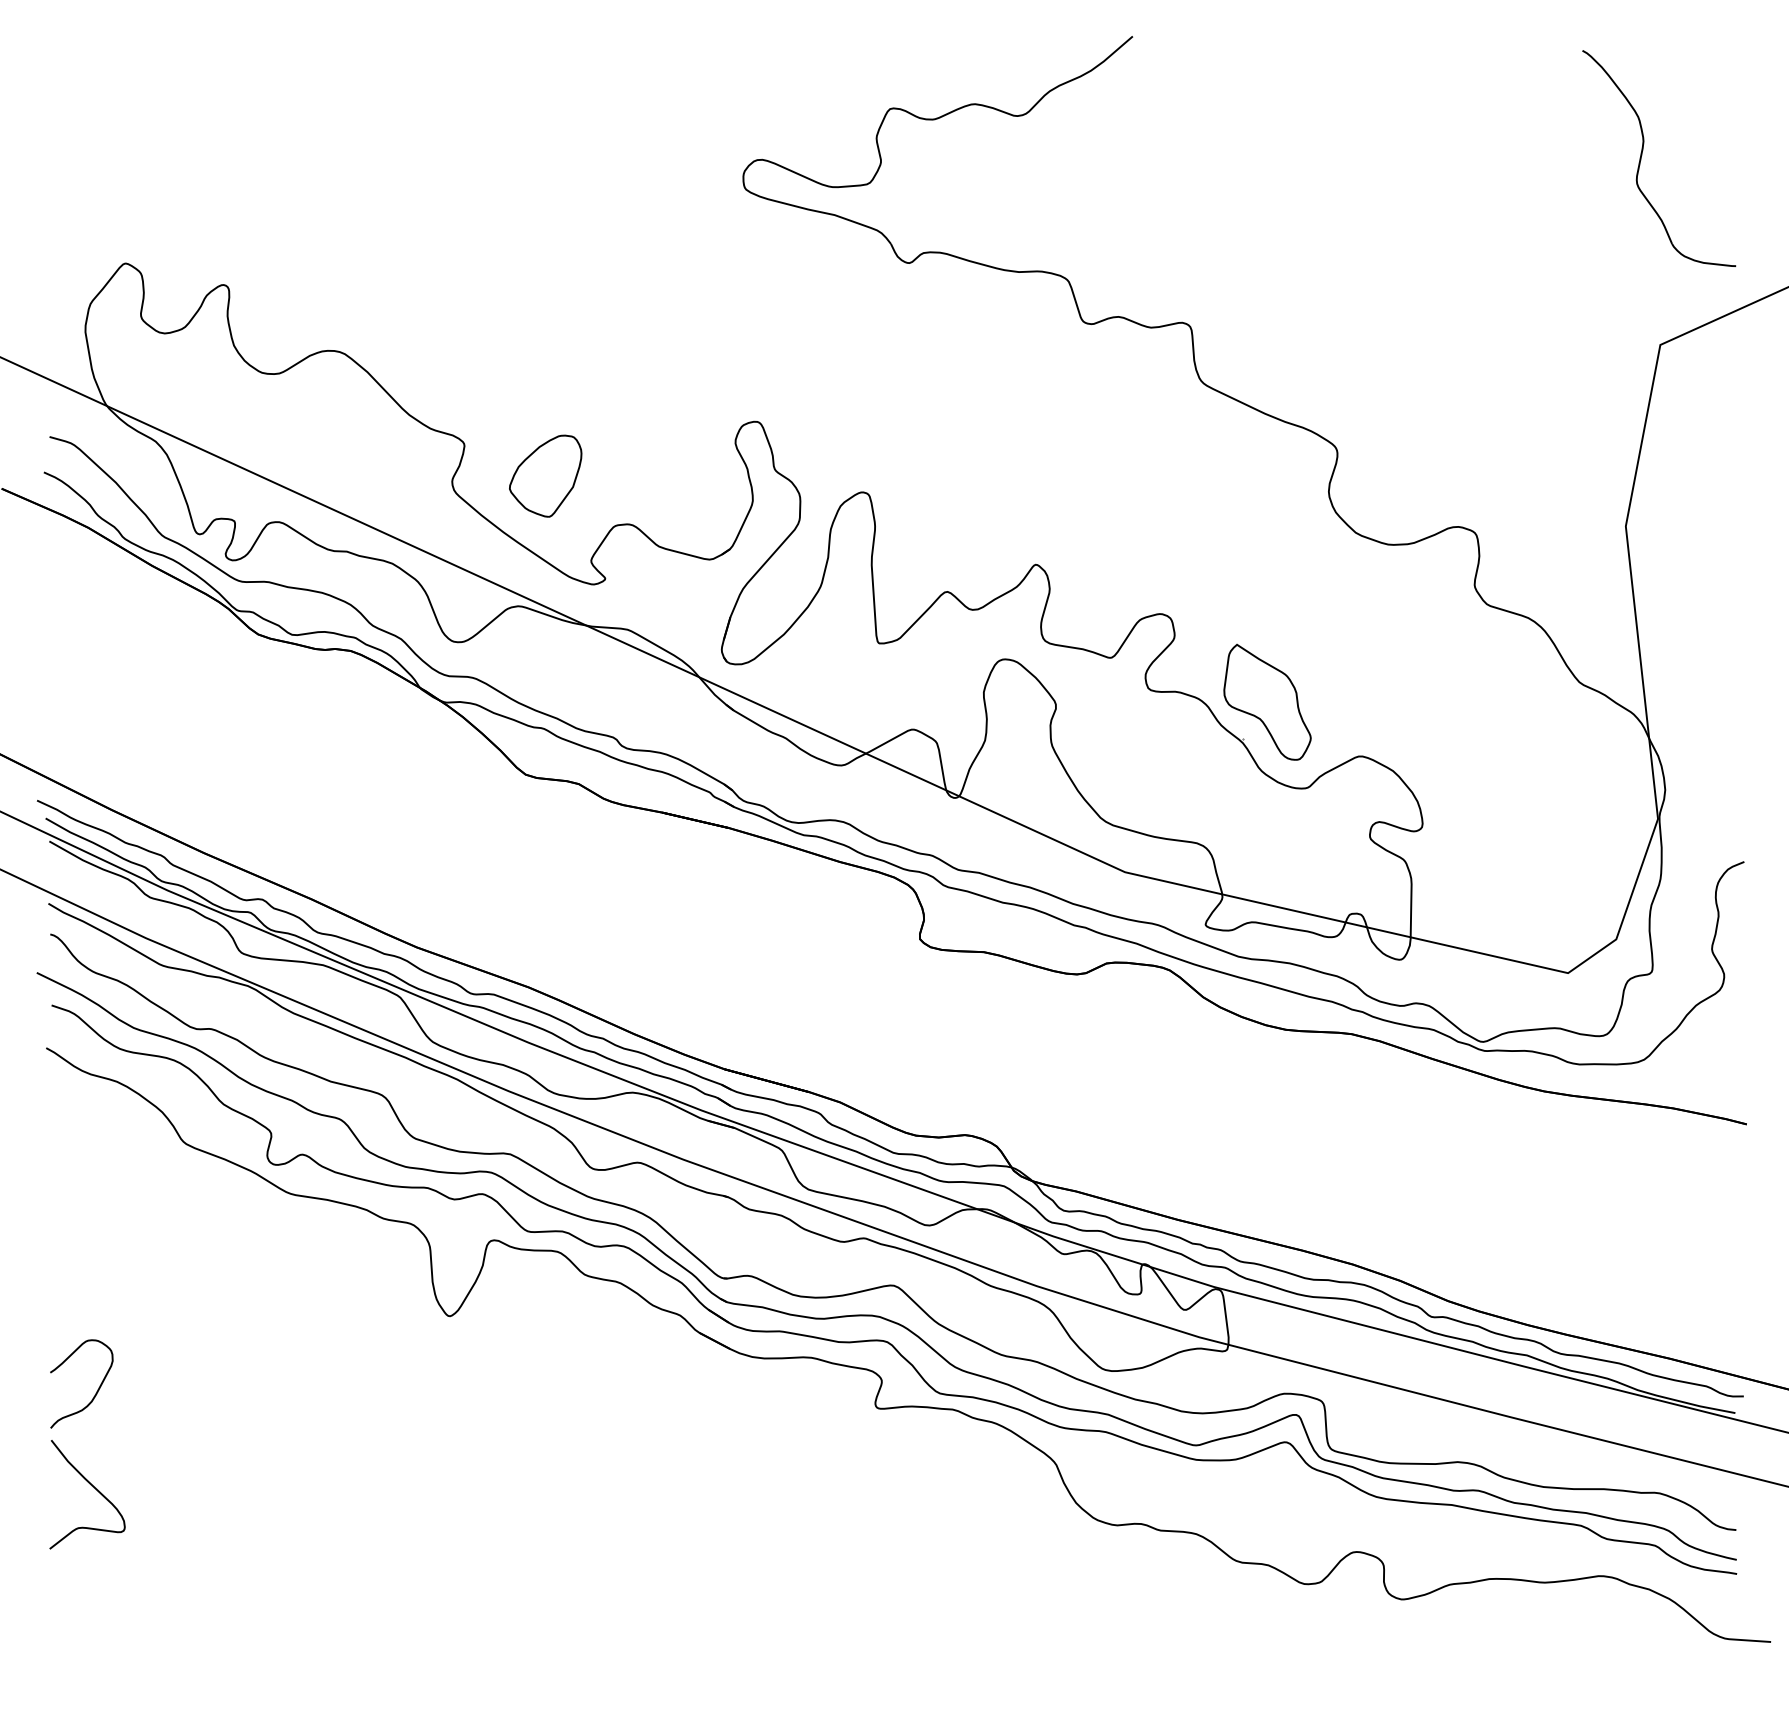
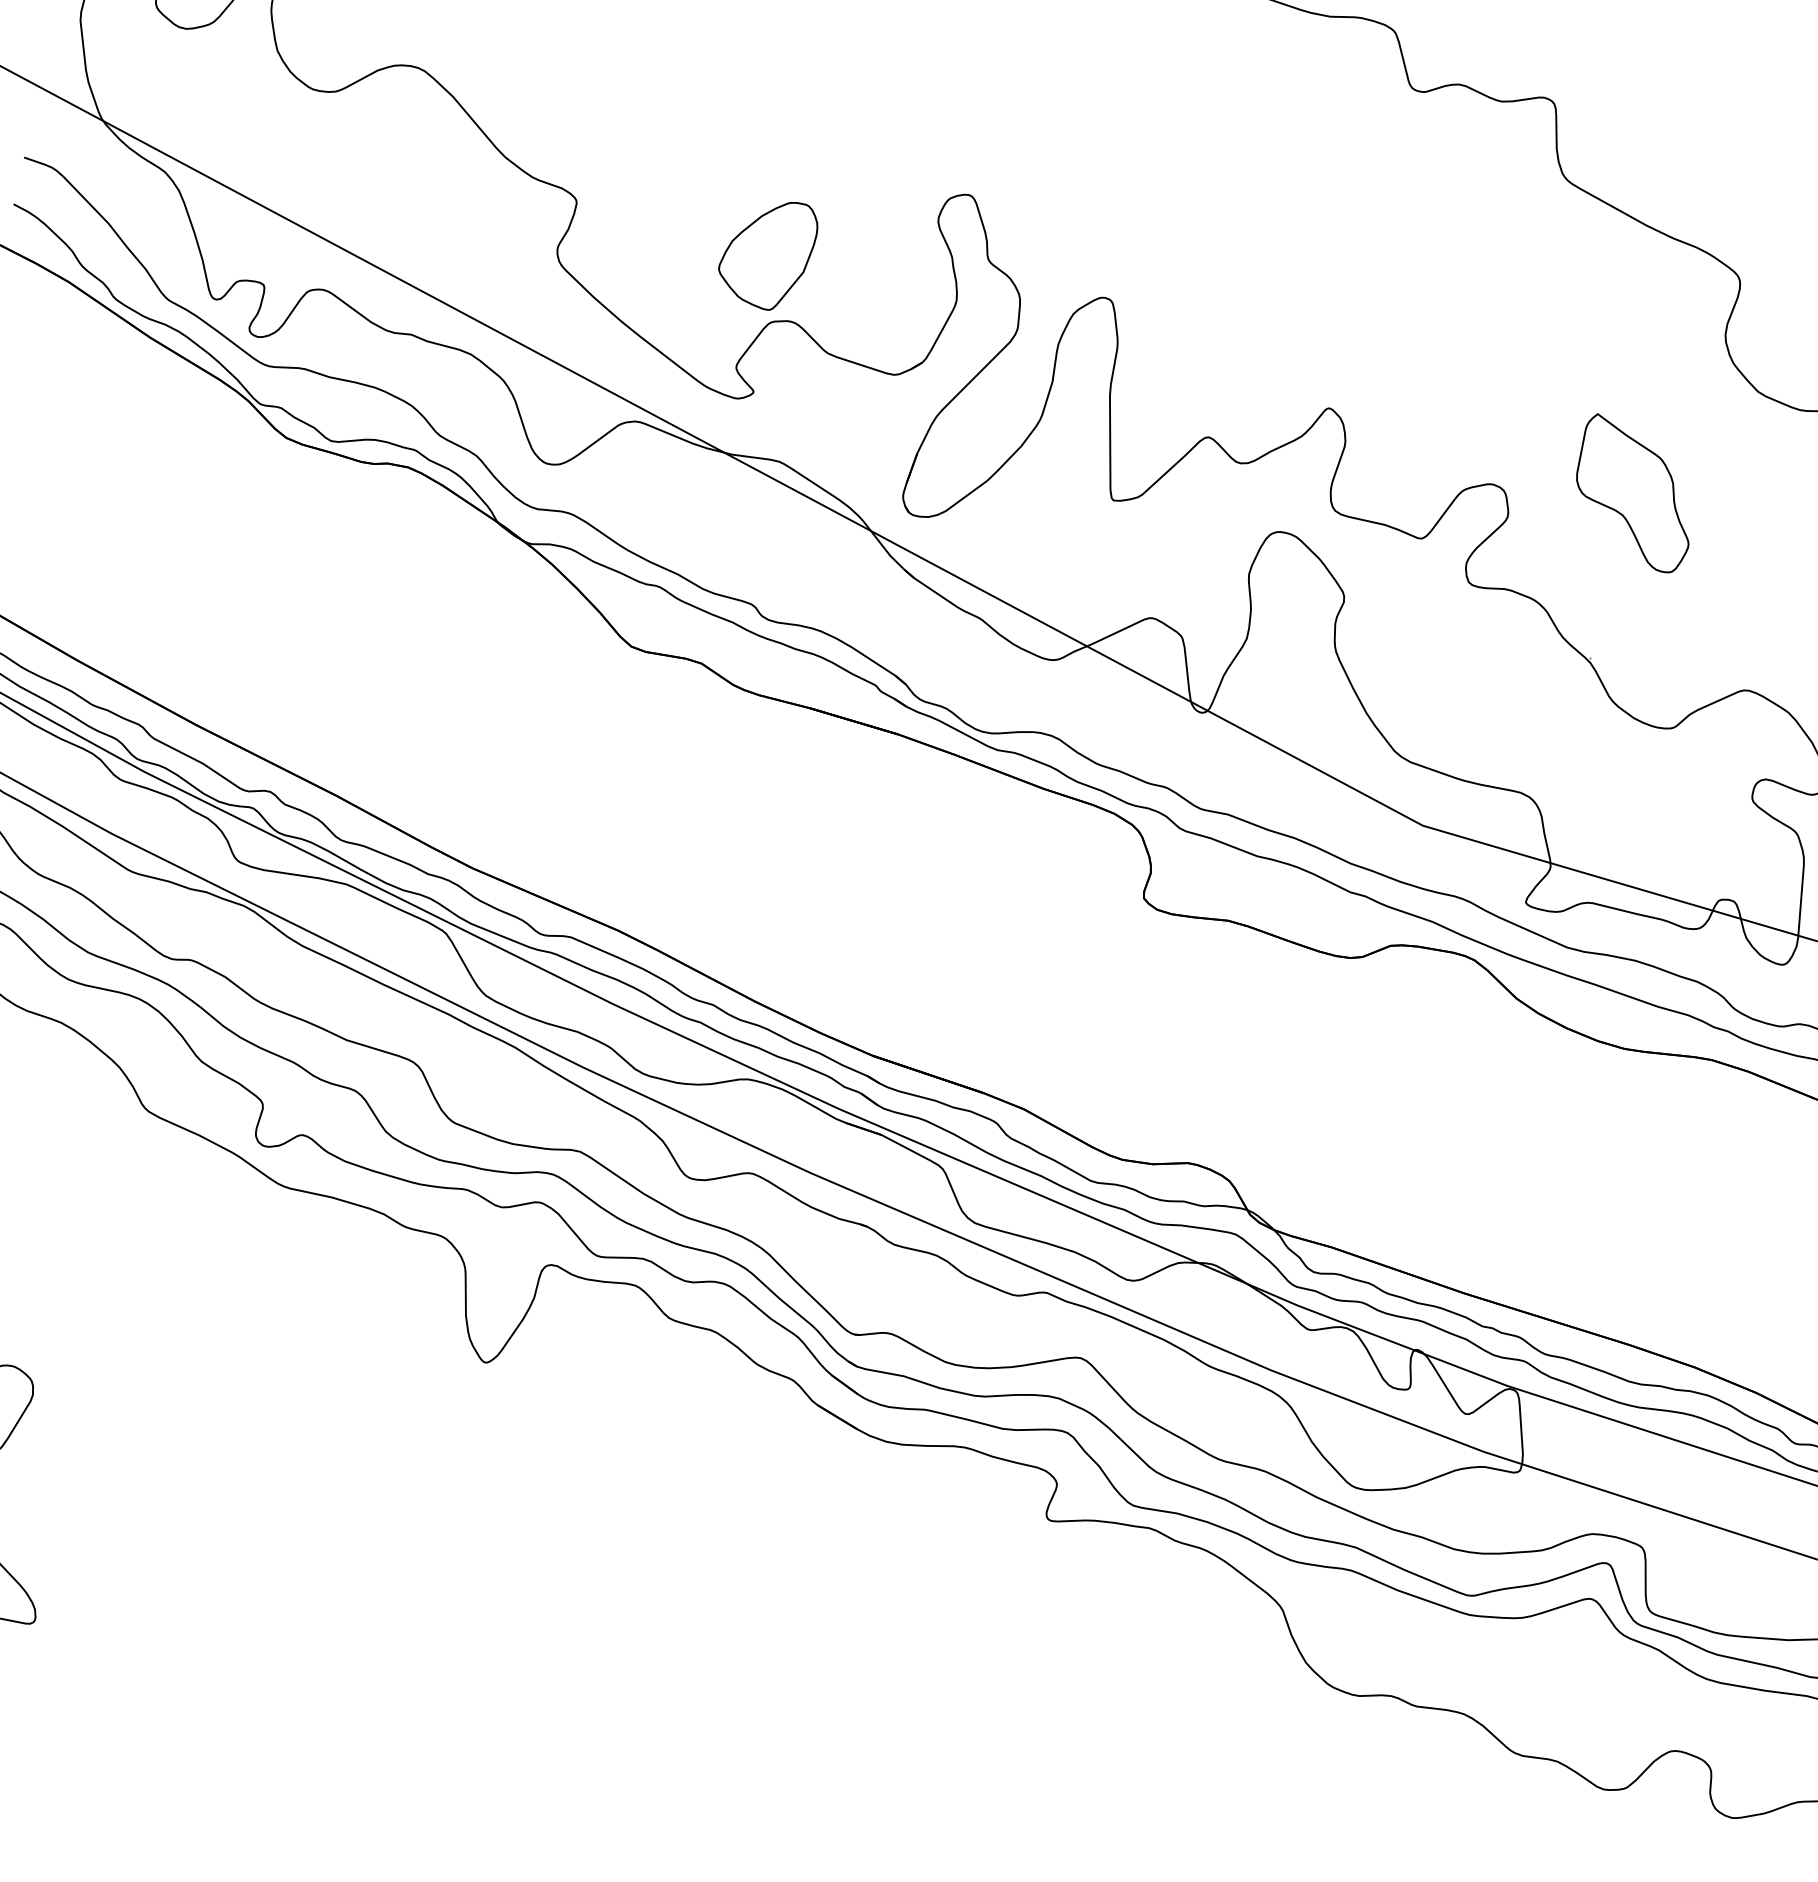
part: (545, 475) -> (767, 254), moved
part: (1267, 701) -> (1633, 492), moved

